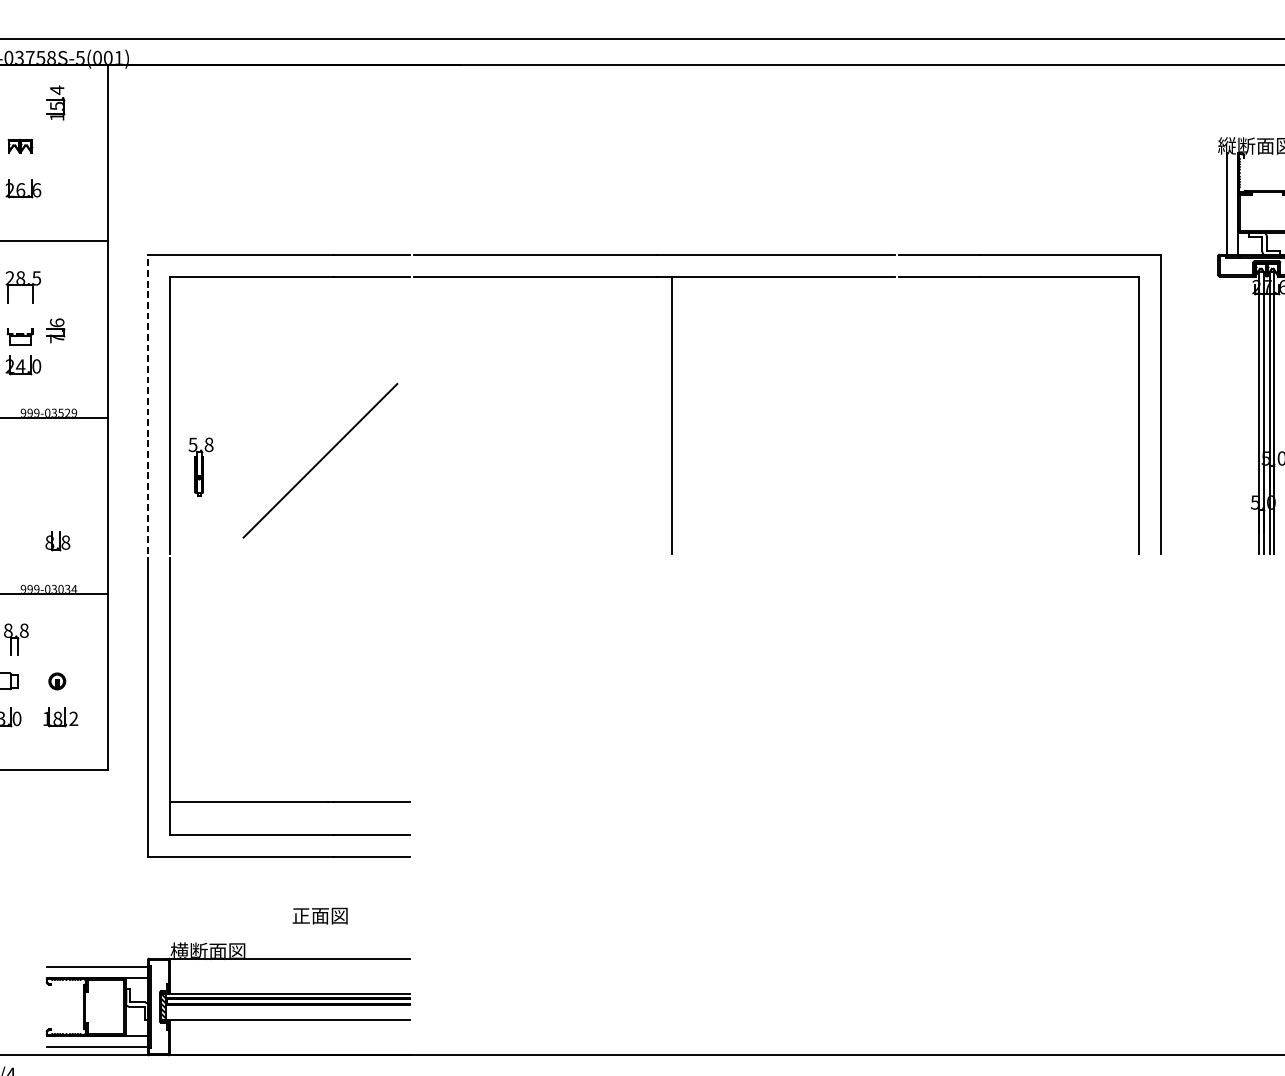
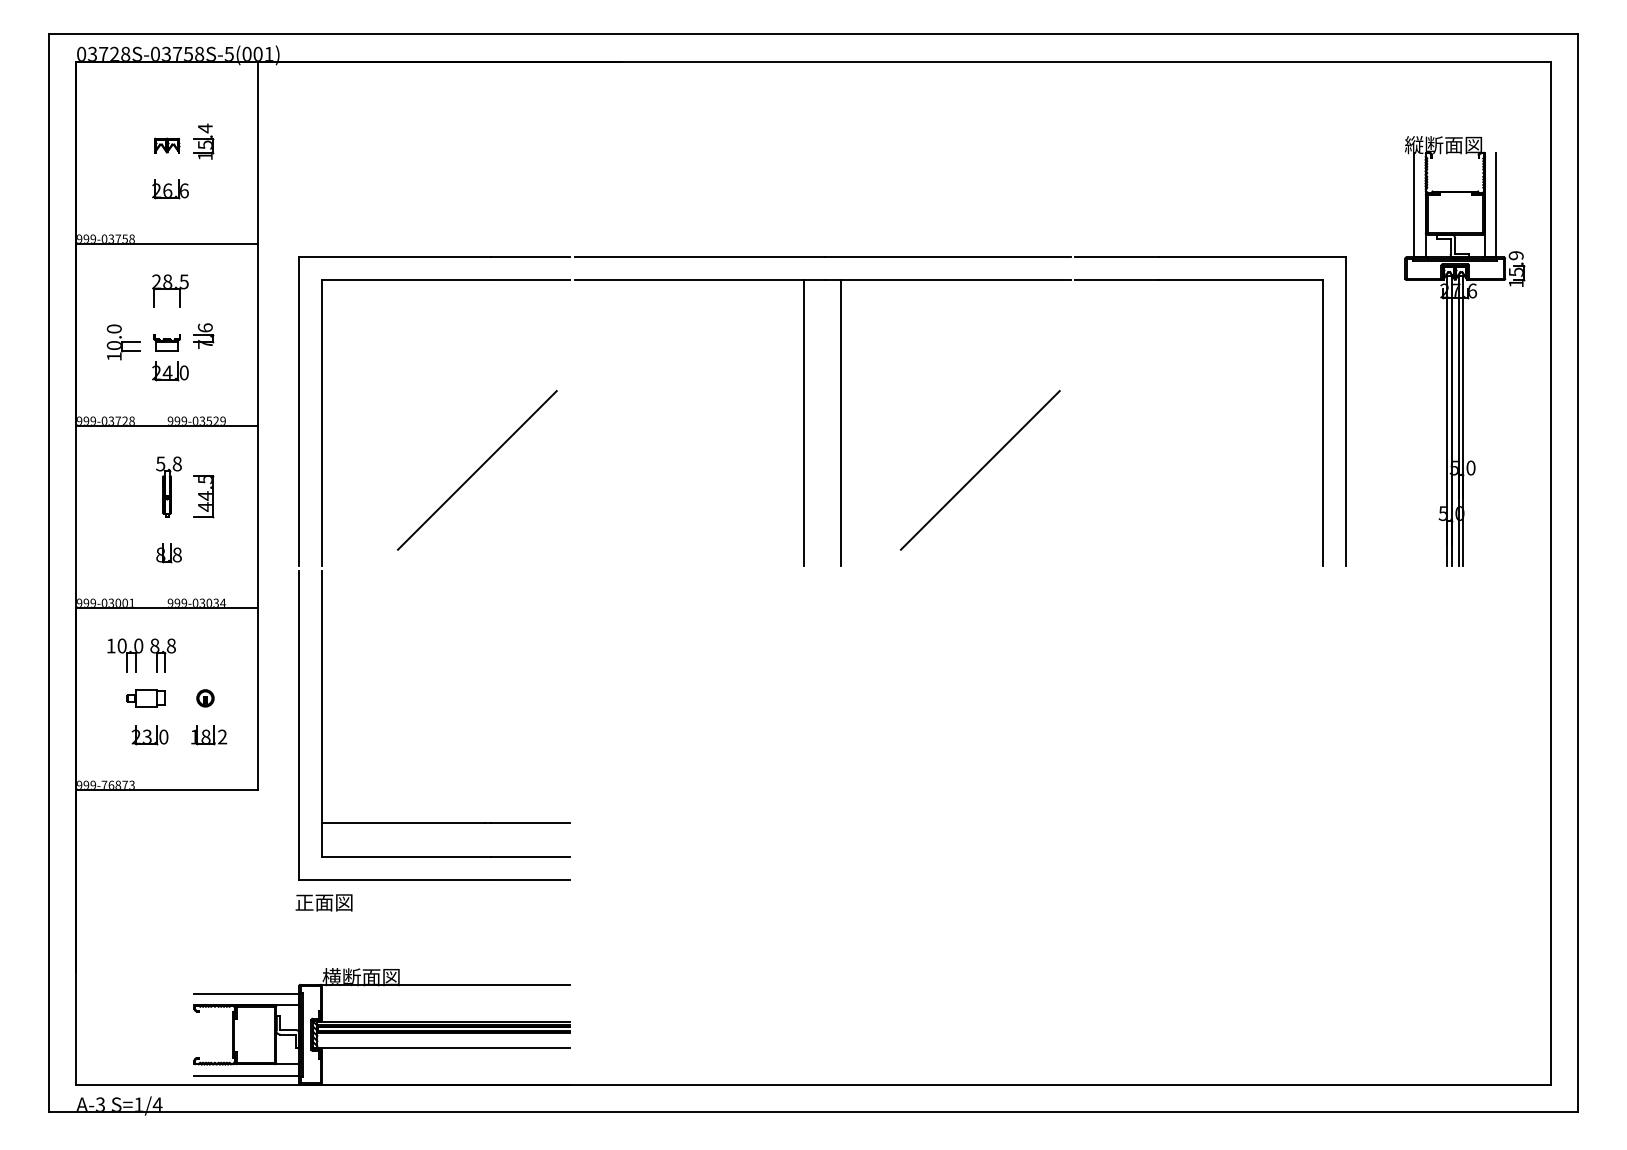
part: (55, 102) -> (203, 141), moved
line: (148, 403) -> (299, 411), dashed -> solid
line: (637, 415) -> (804, 423), added
line: (806, 460) -> (979, 470), added
part: (200, 466) -> (168, 486), moved
part: (55, 486) -> (203, 496), added
part: (57, 541) -> (168, 553), moved
text: (319, 915) -> (323, 902), moved

